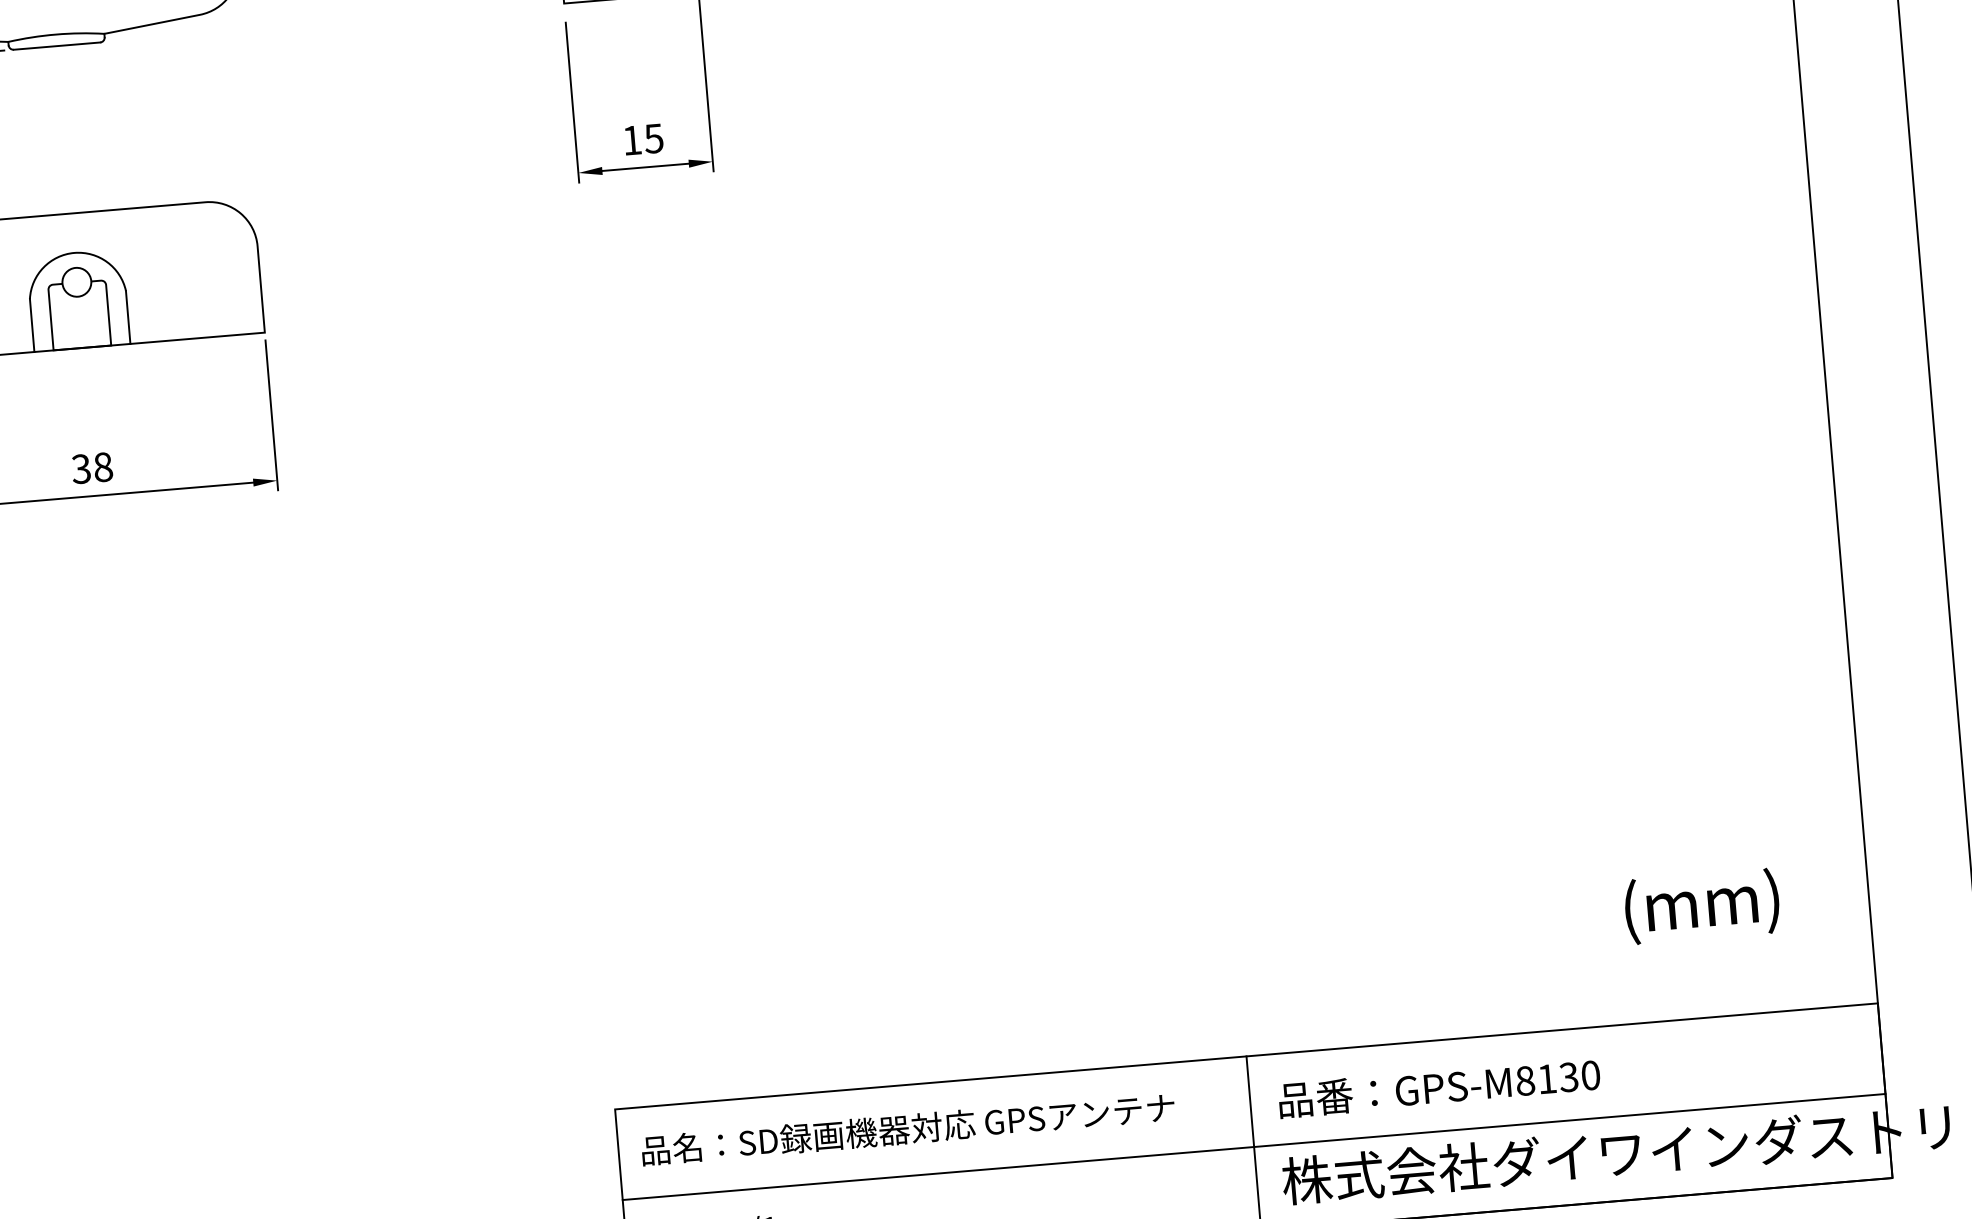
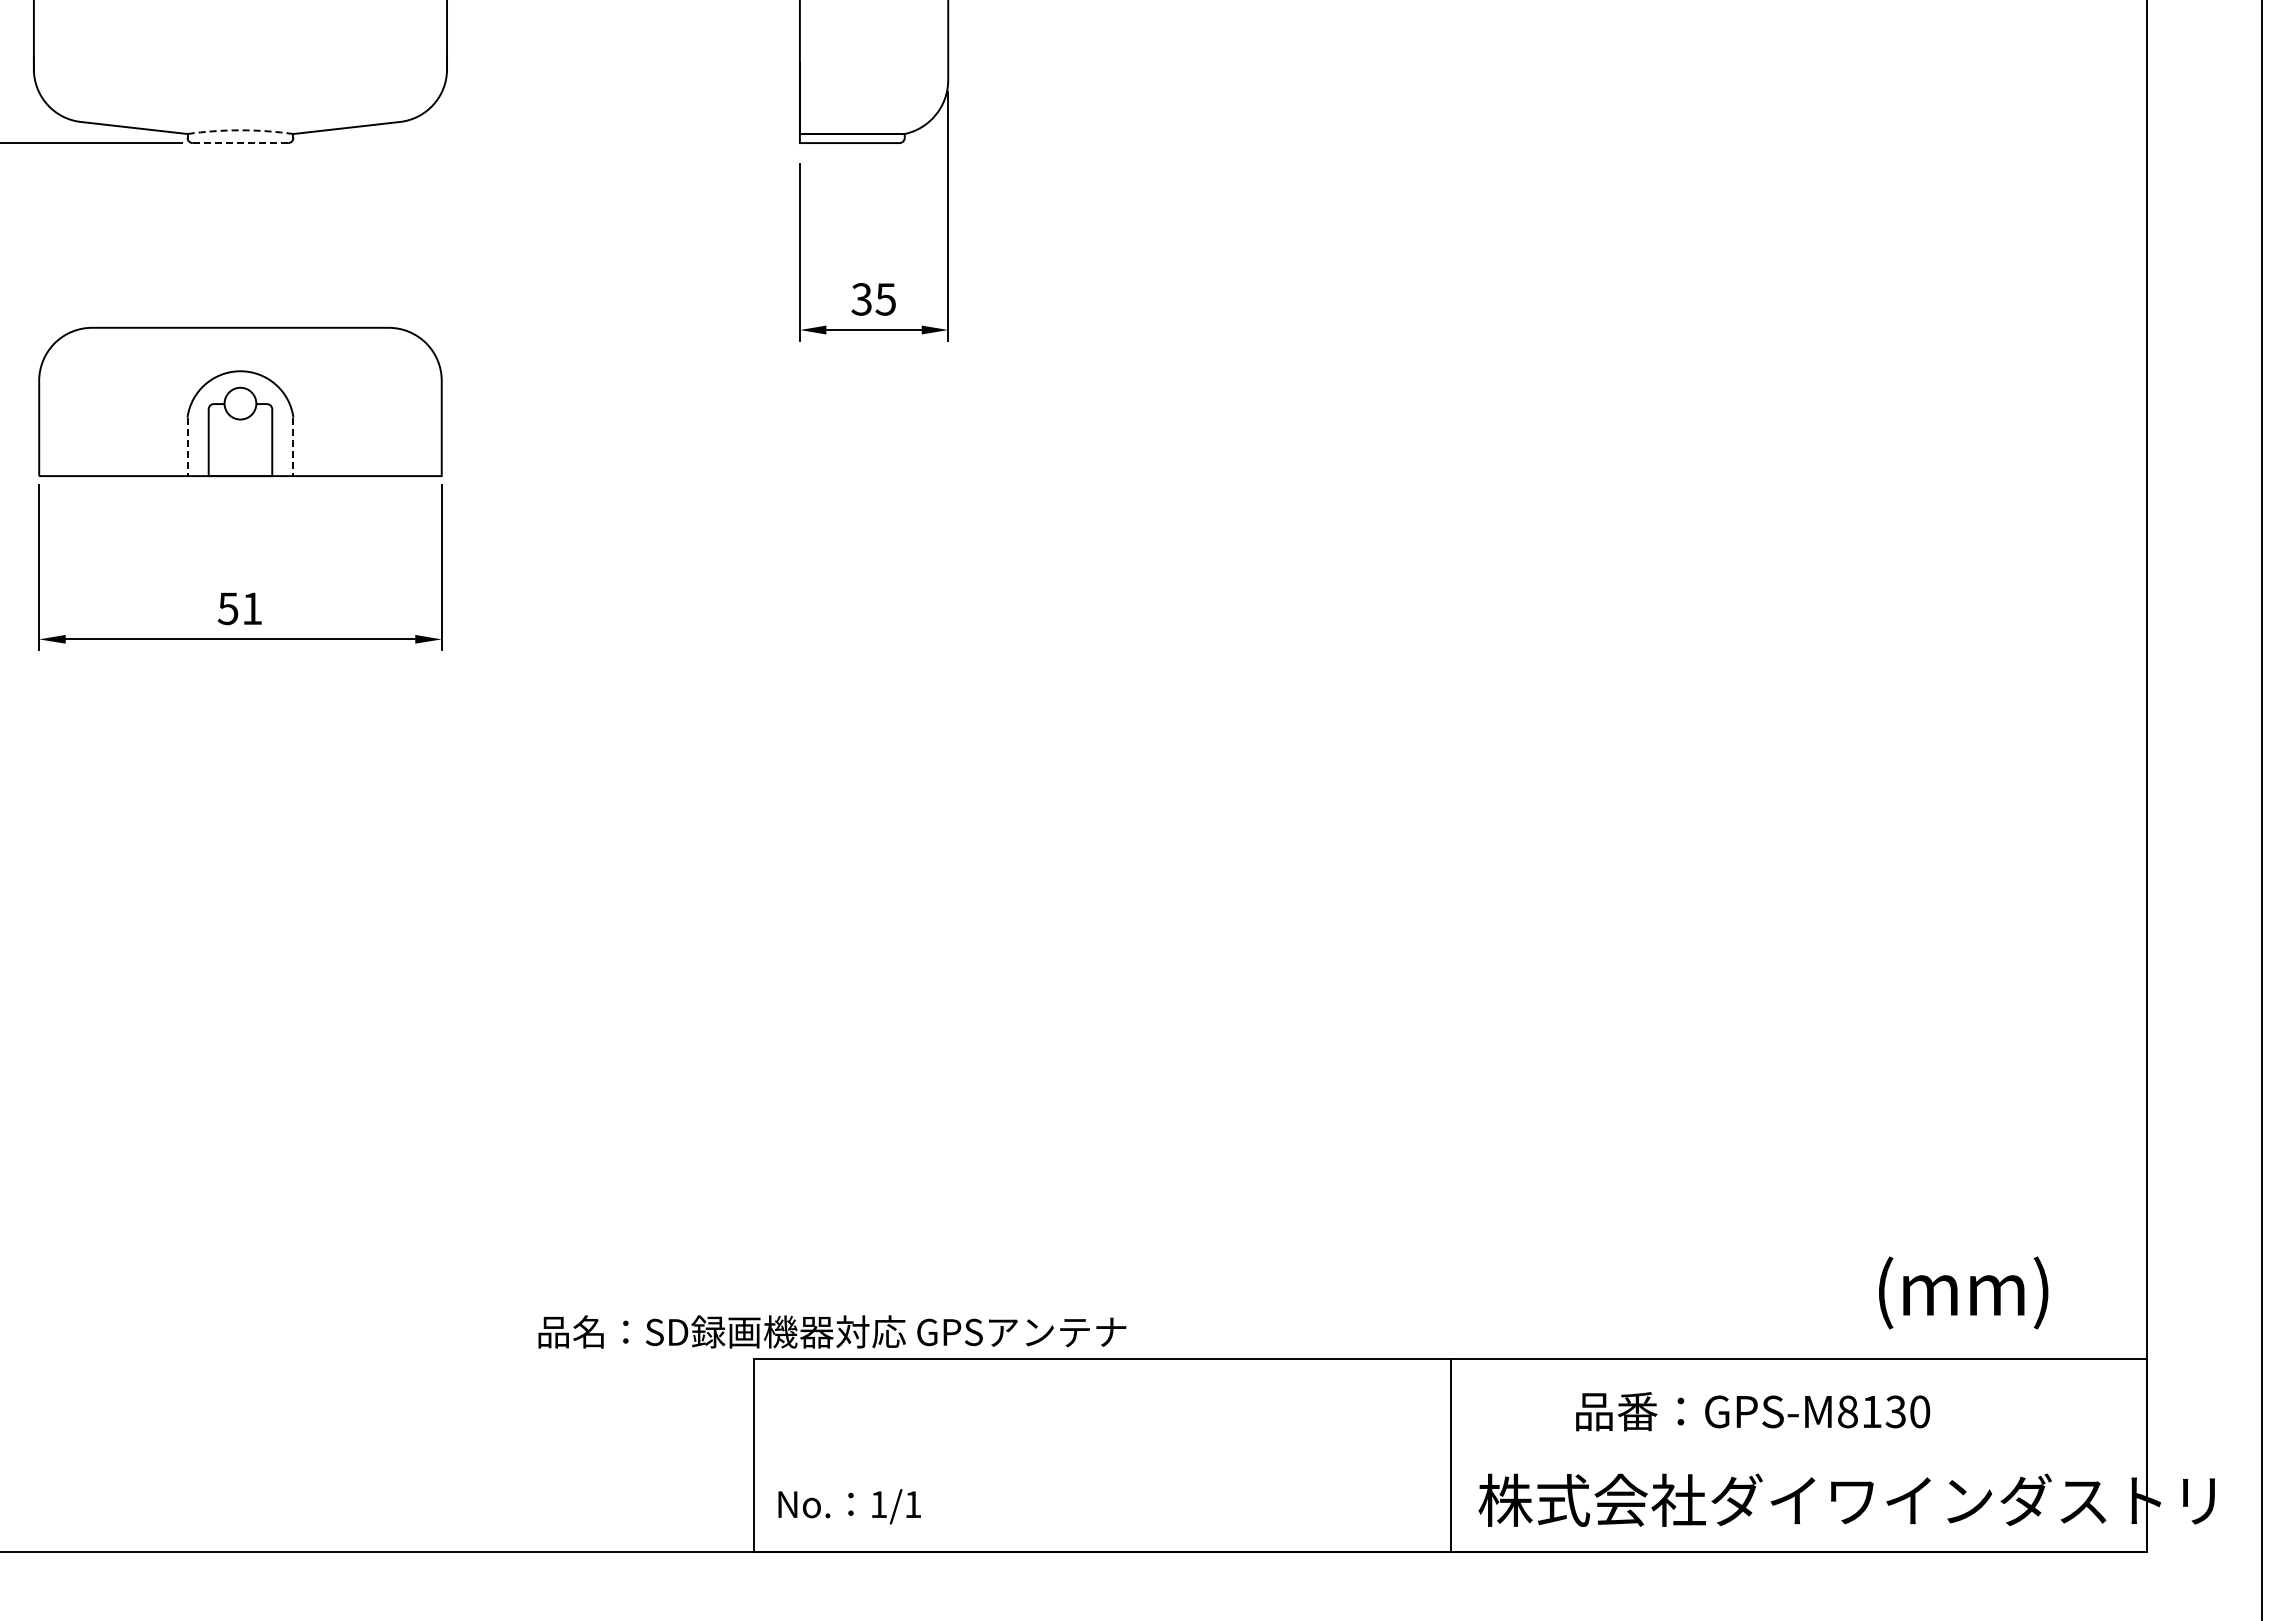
arc: (56, 34) -> (240, 130), solid -> dashed
line: (57, 46) -> (240, 143), solid -> dashed
text: (631, 140) -> (861, 299), 15 -> 35
line: (128, 318) -> (293, 447), solid -> dashed
line: (32, 326) -> (187, 447), solid -> dashed
text: (92, 467) -> (240, 608), 38 -> 51
text: (1702, 906) -> (1963, 1292), moved
text: (1439, 1087) -> (1753, 1411), moved
text: (908, 1128) -> (832, 1331), moved
line: (1254, 1147) -> (1450, 1459), removed

